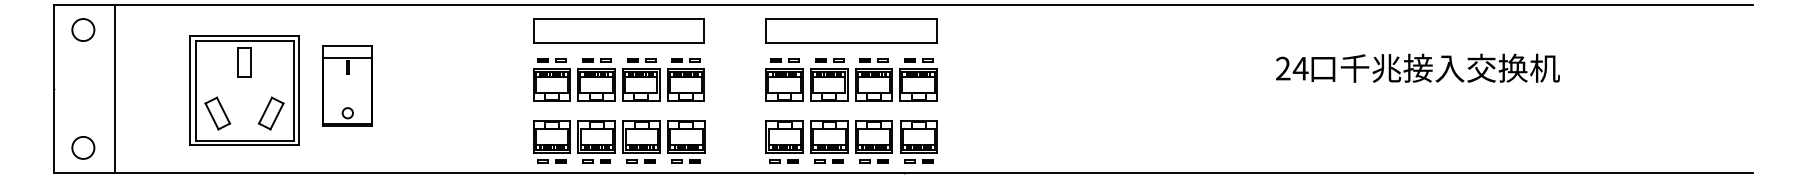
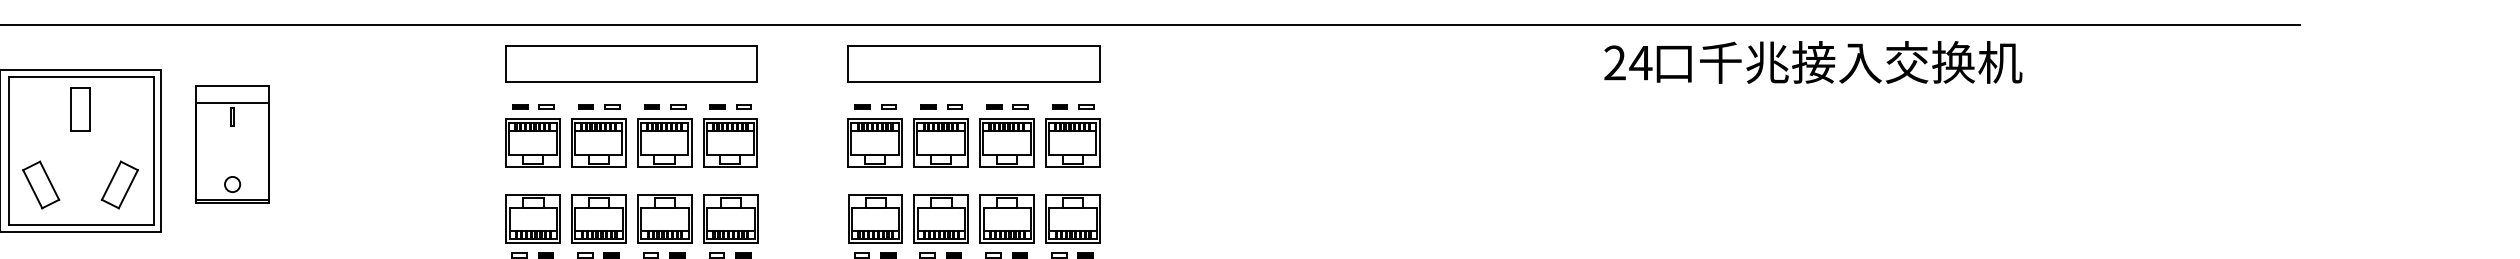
text: (1417, 67) -> (1812, 61), moved

